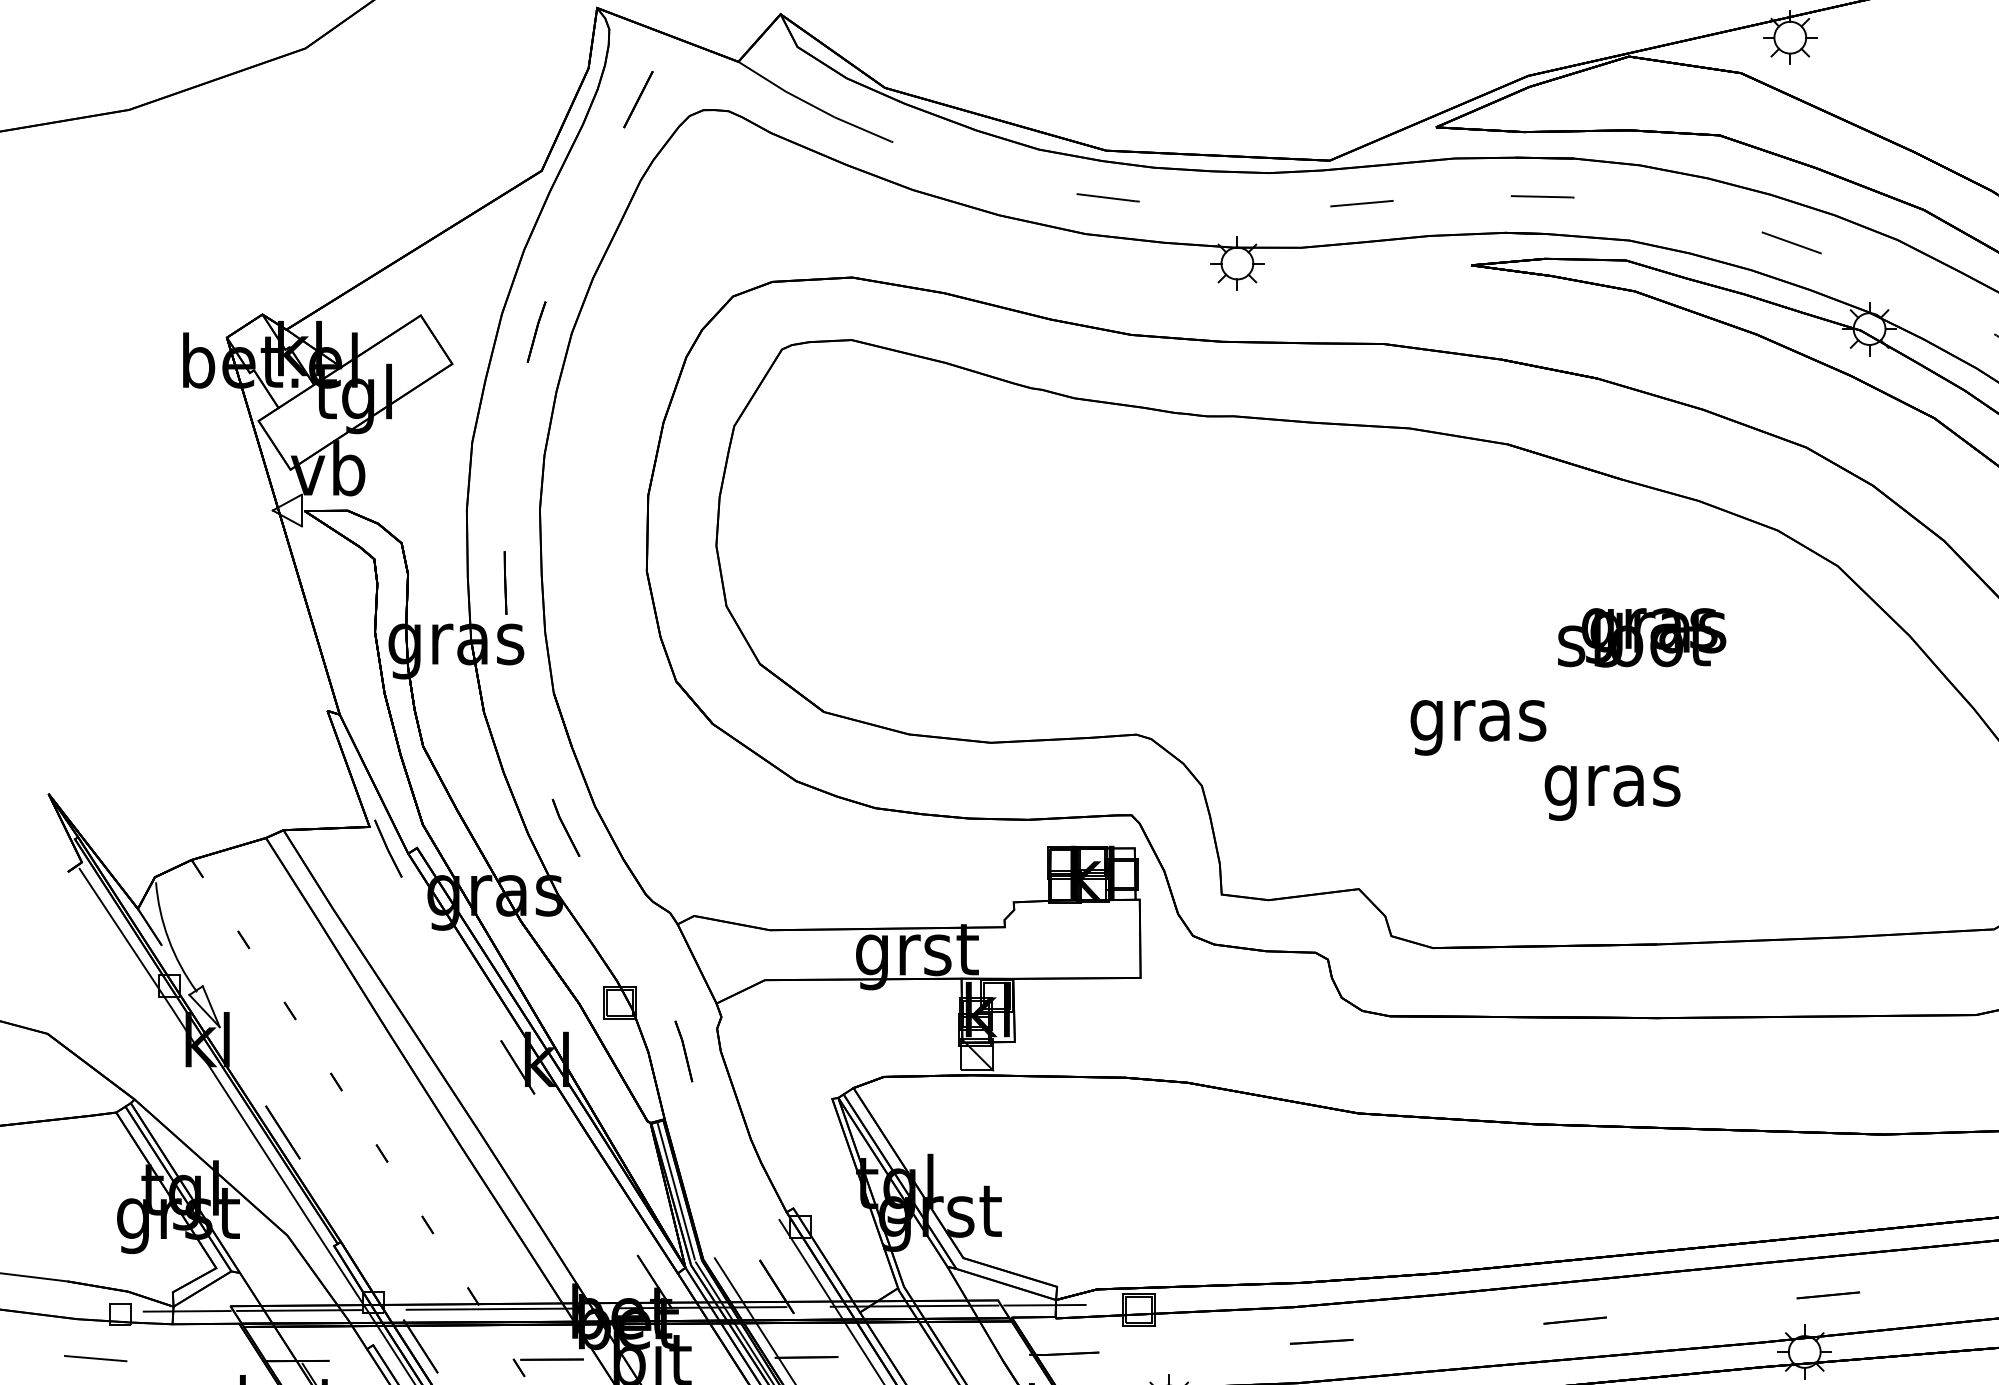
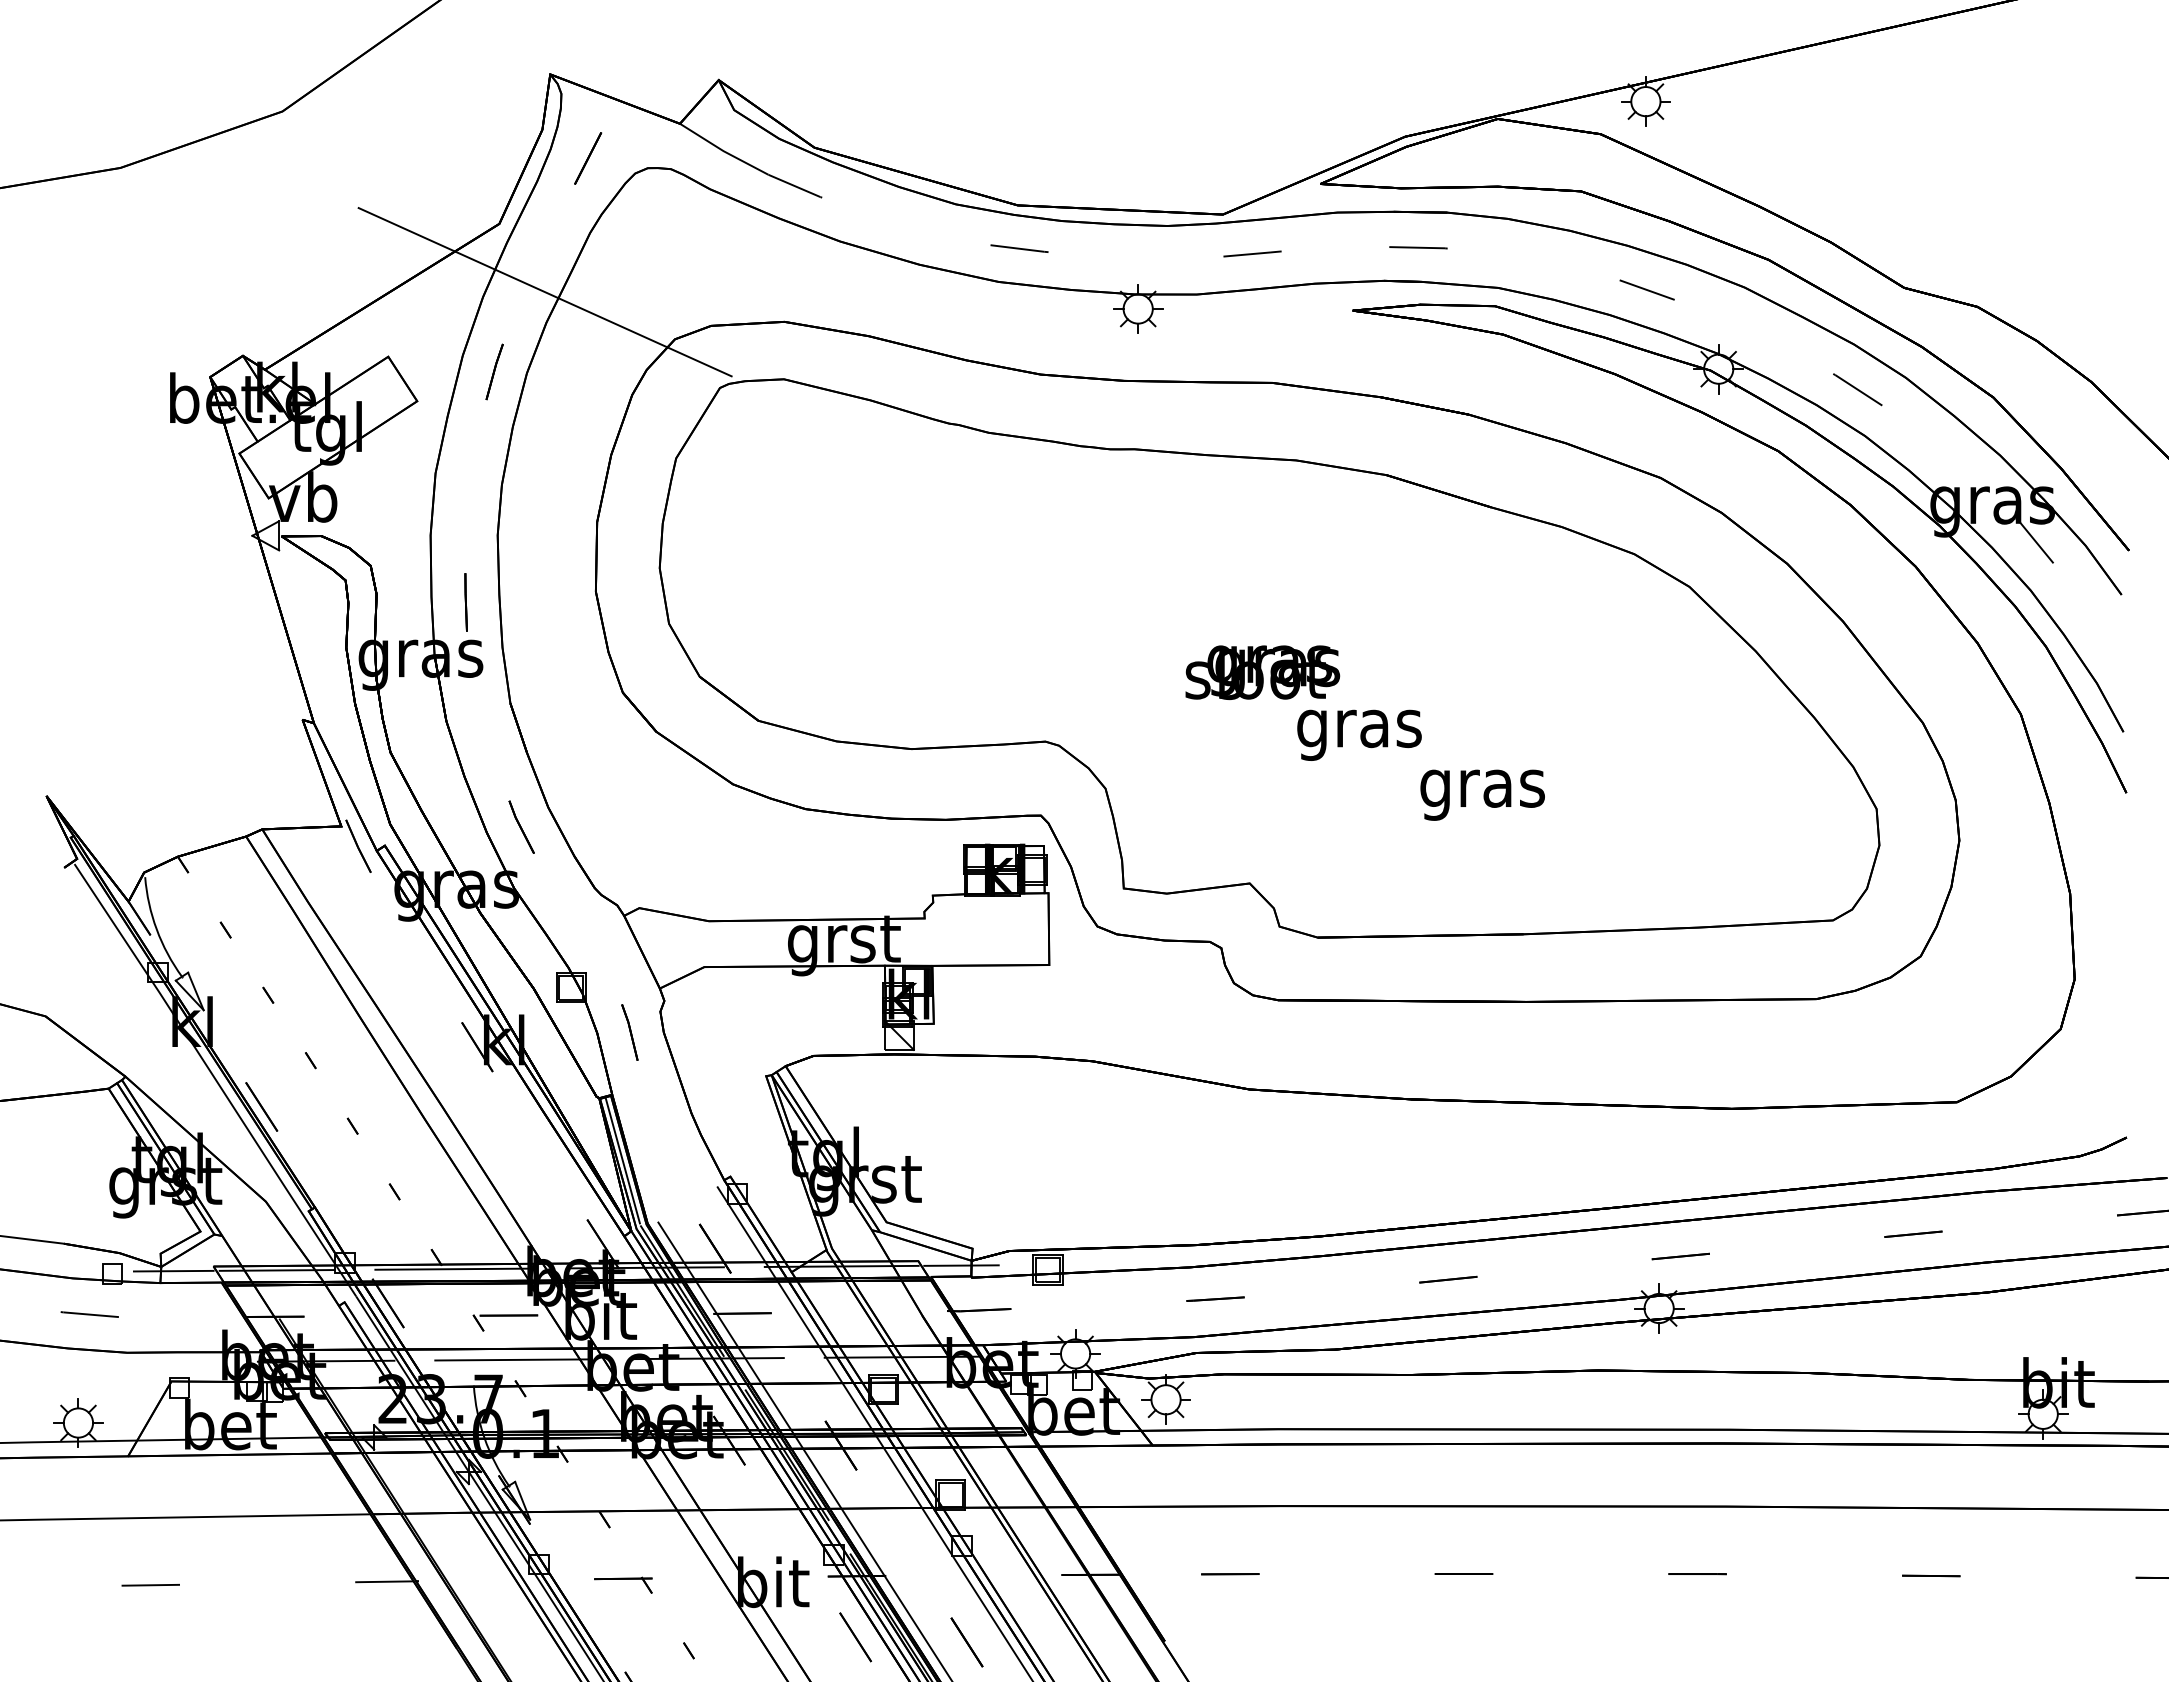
line: (590, 245) -> (544, 292), added
text: (1641, 637) -> (1262, 672), moved

